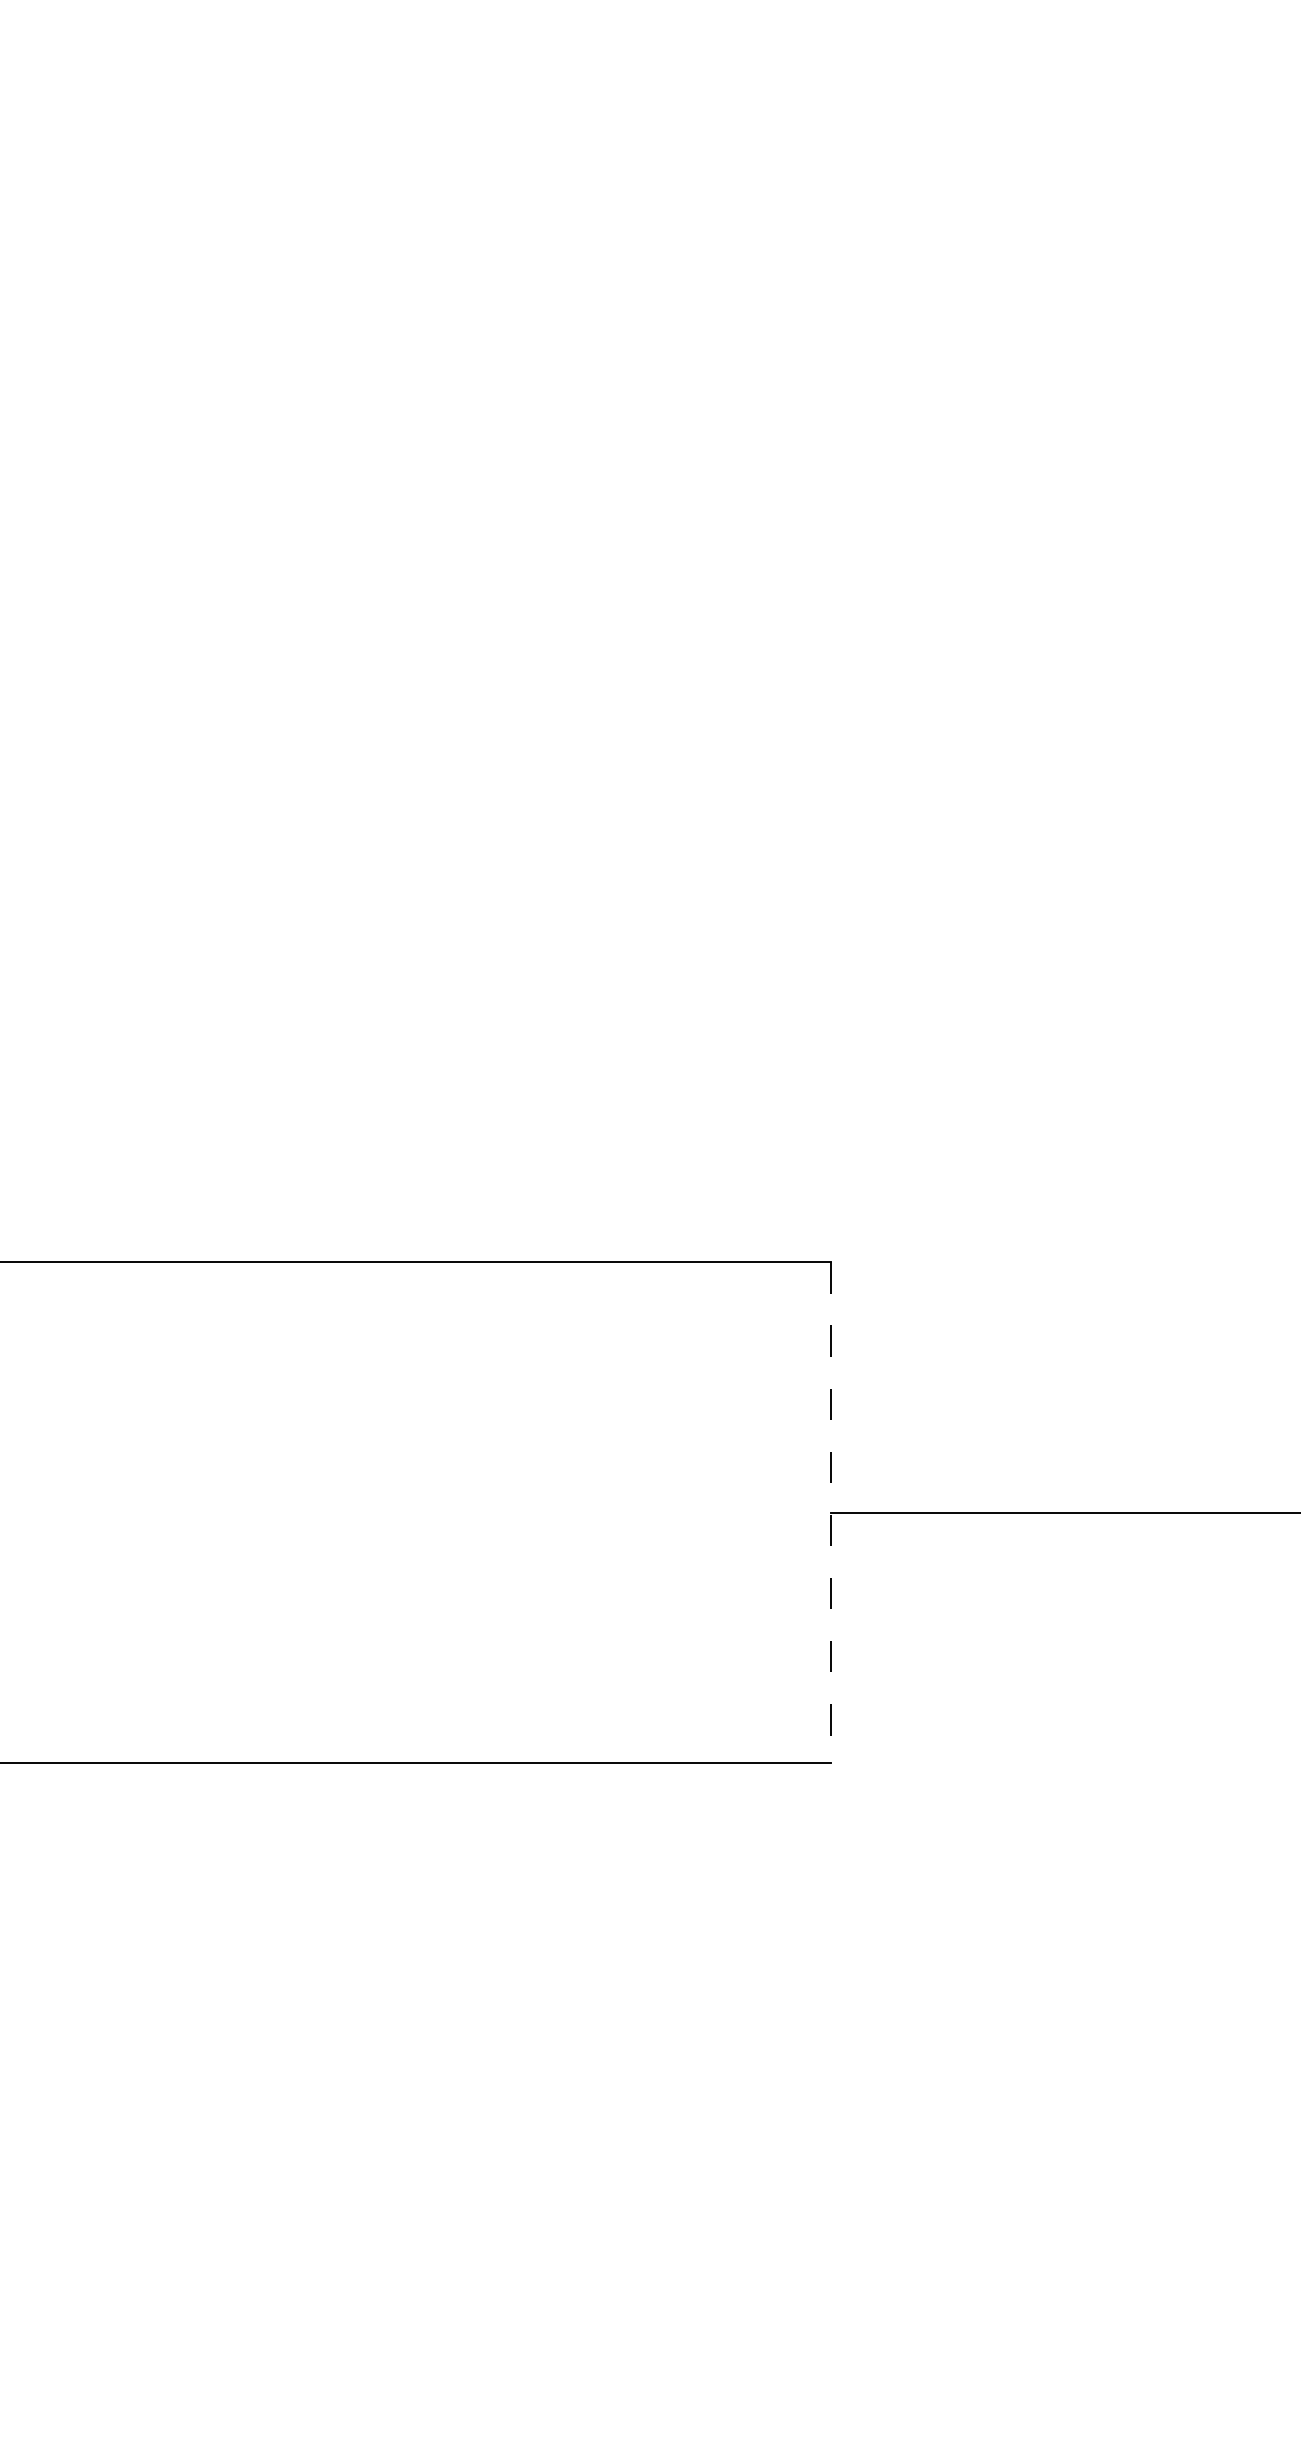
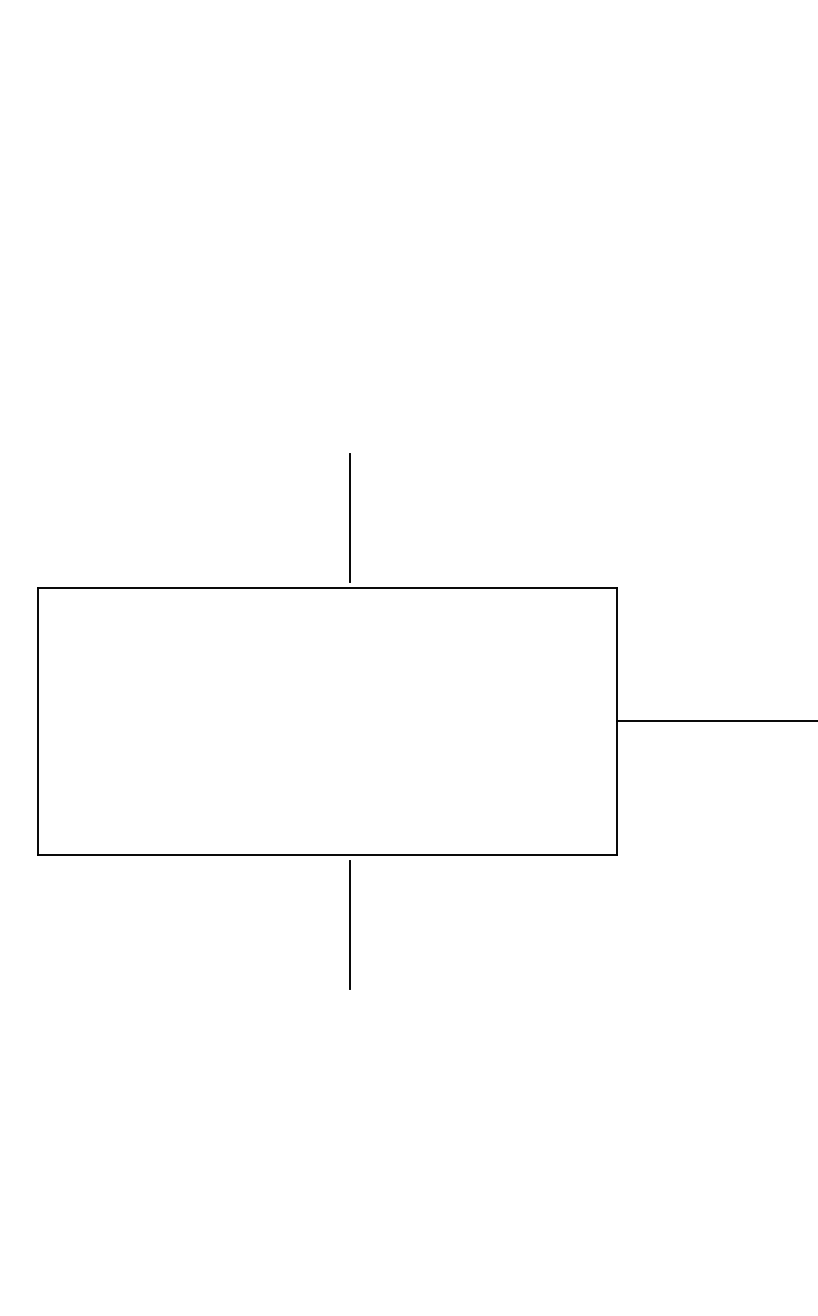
line: (329, 1132) -> (349, 518), added
line: (830, 1512) -> (616, 721), dashed -> solid
line: (329, 1893) -> (349, 924), added

